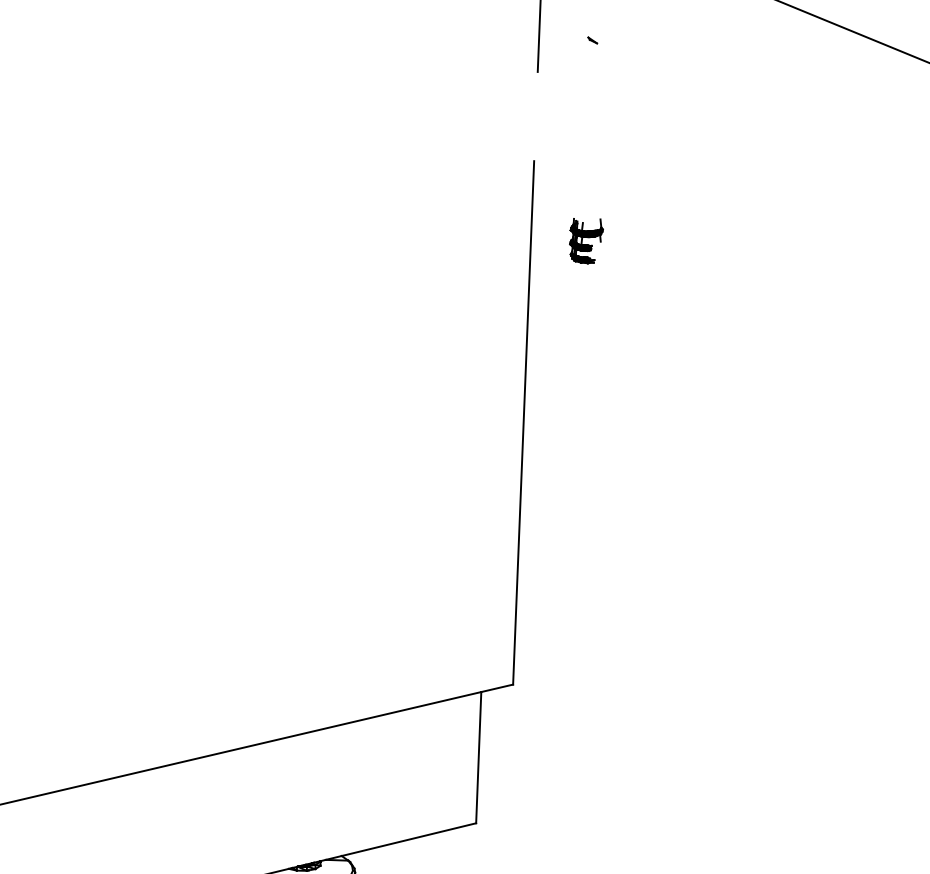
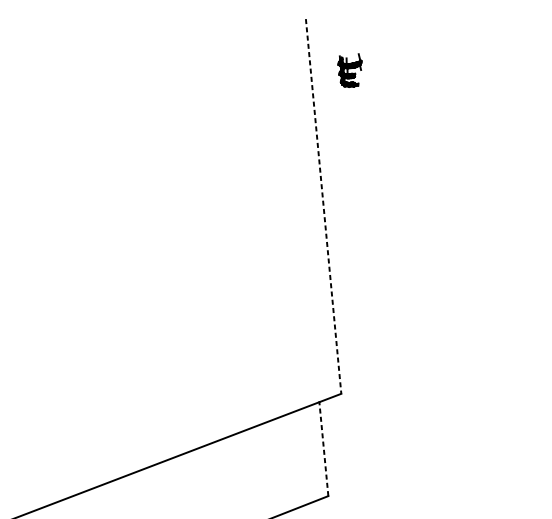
line: (523, 422) -> (323, 206), solid -> dashed
line: (478, 757) -> (323, 449), solid -> dashed

